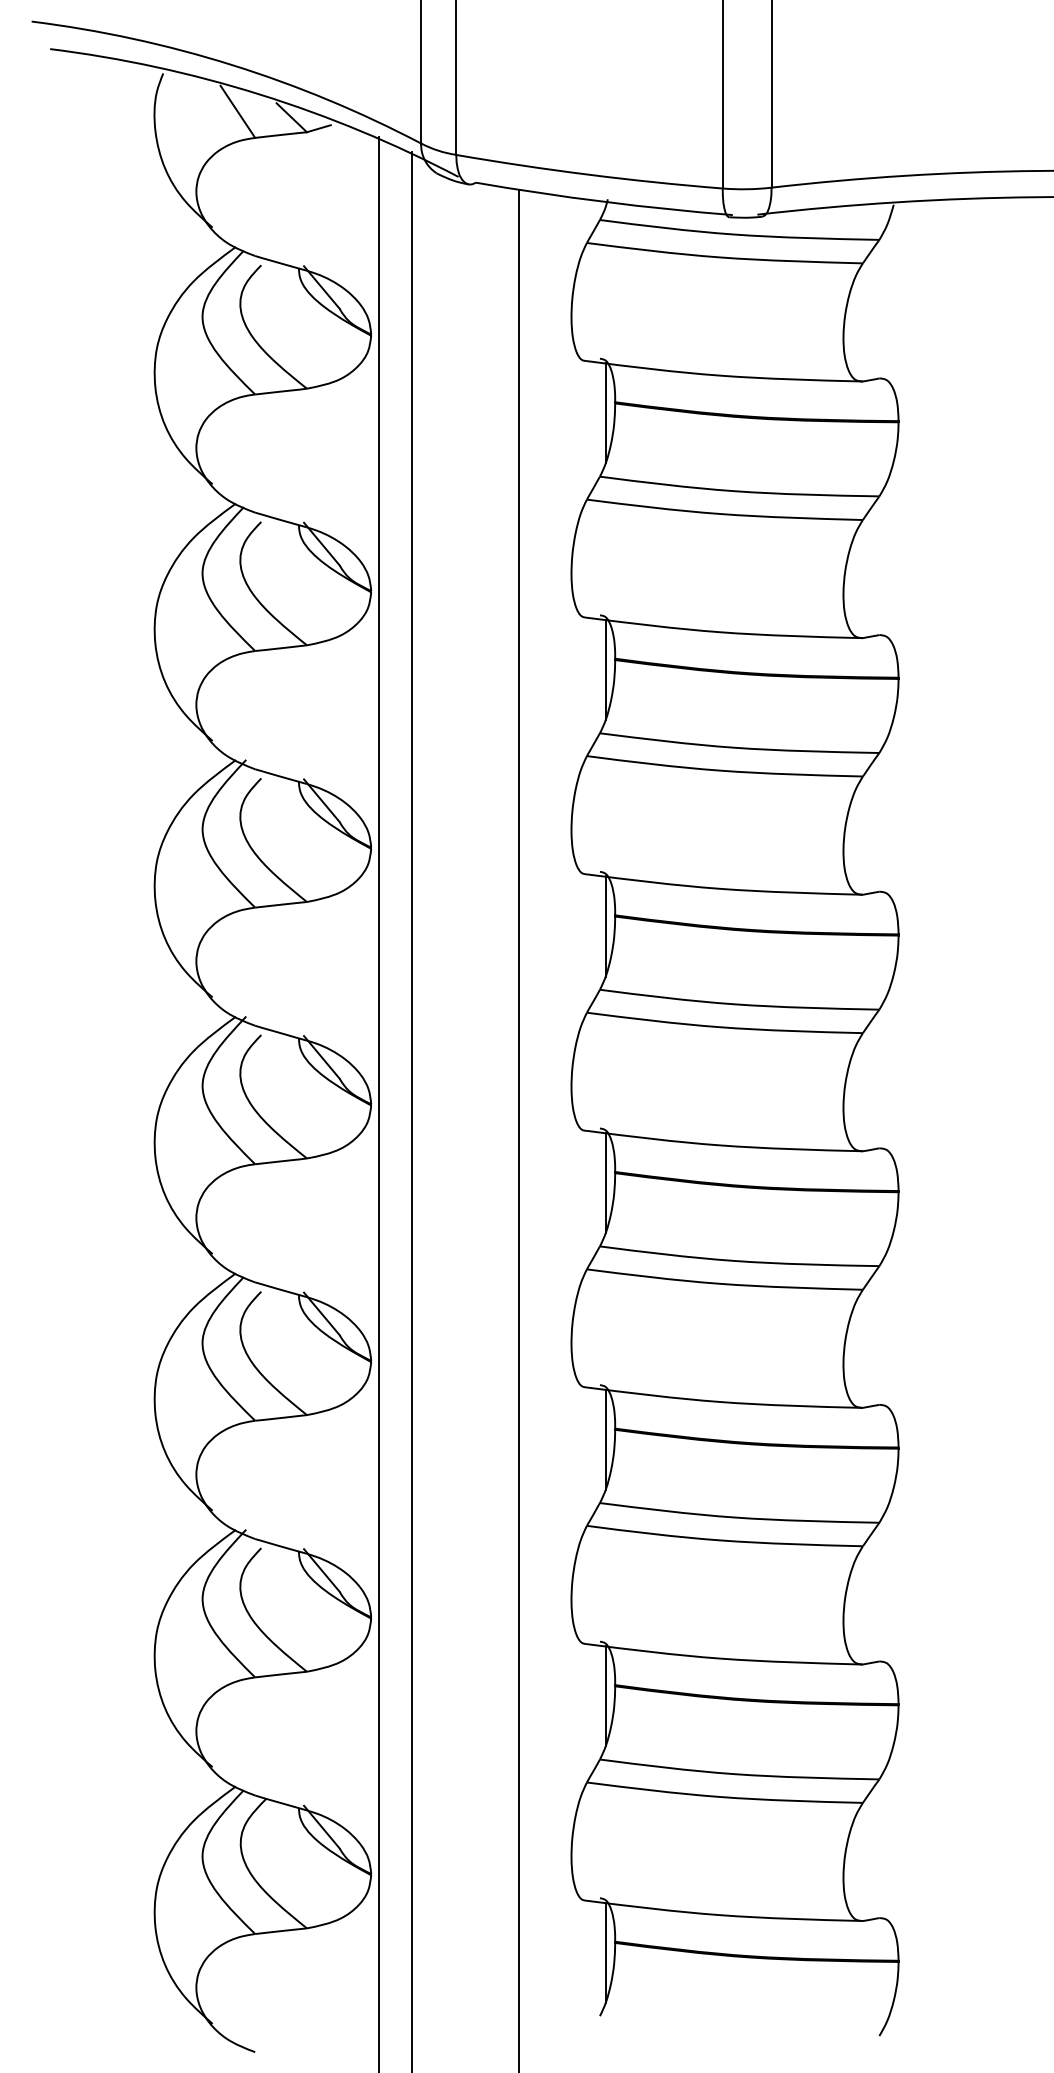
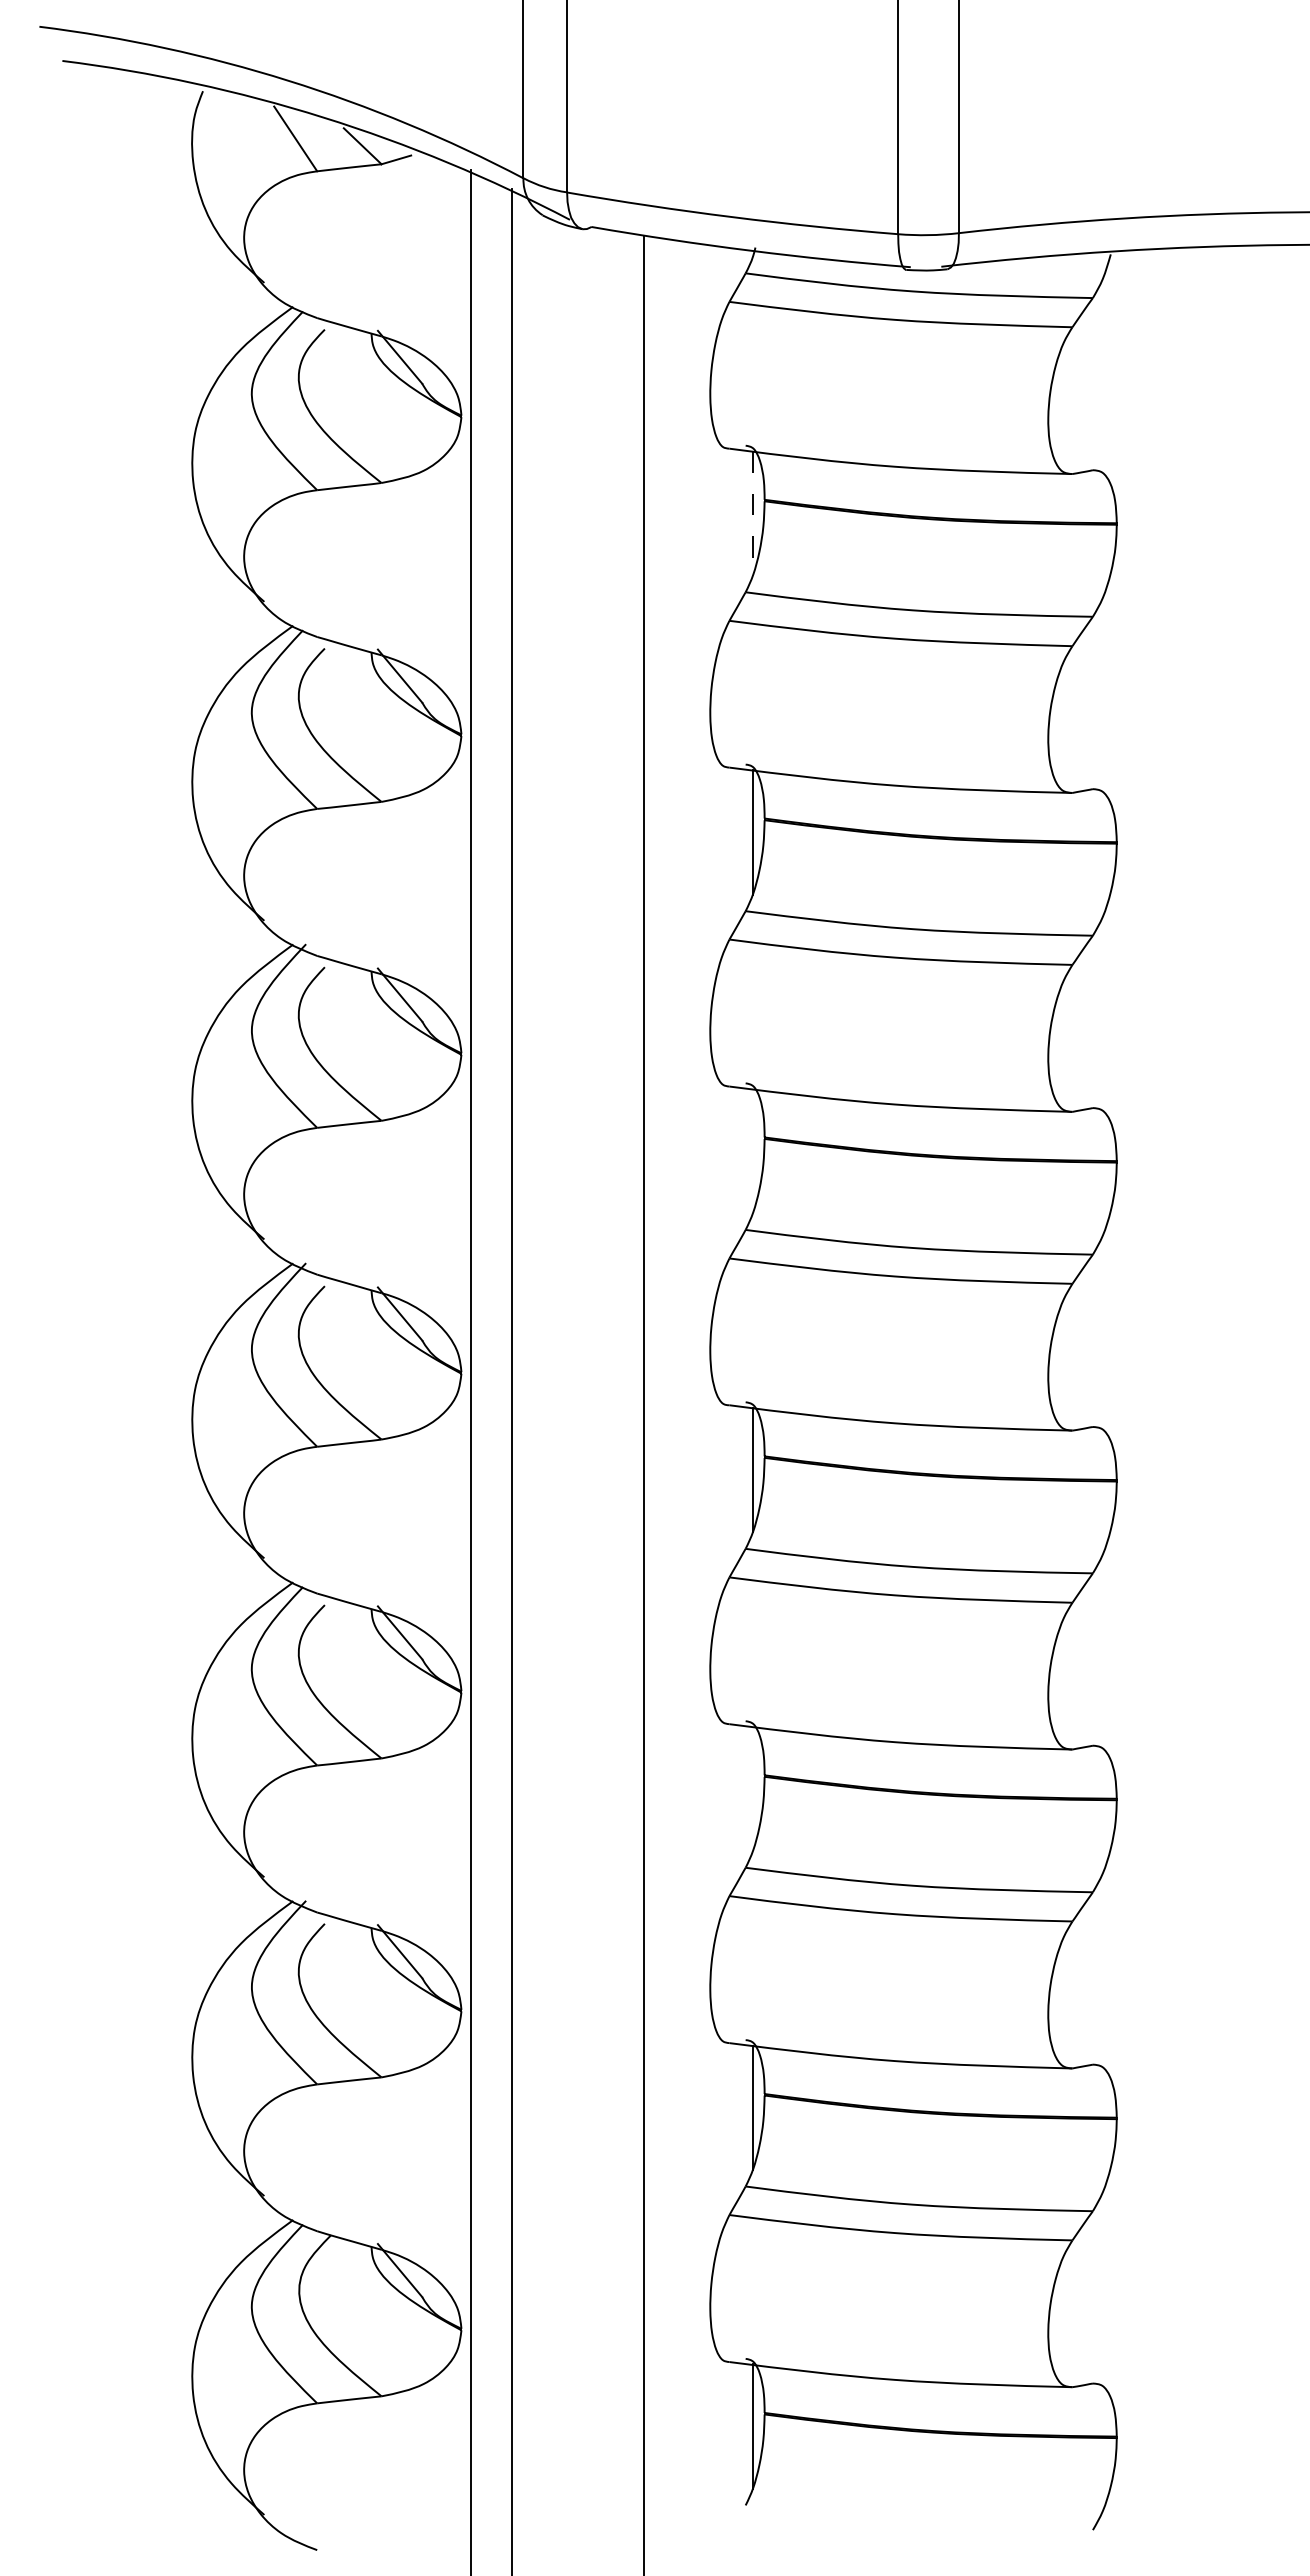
line: (605, 413) -> (752, 513), solid -> dashed
line: (605, 926) -> (752, 1151), removed
line: (605, 1439) -> (752, 1788), removed

